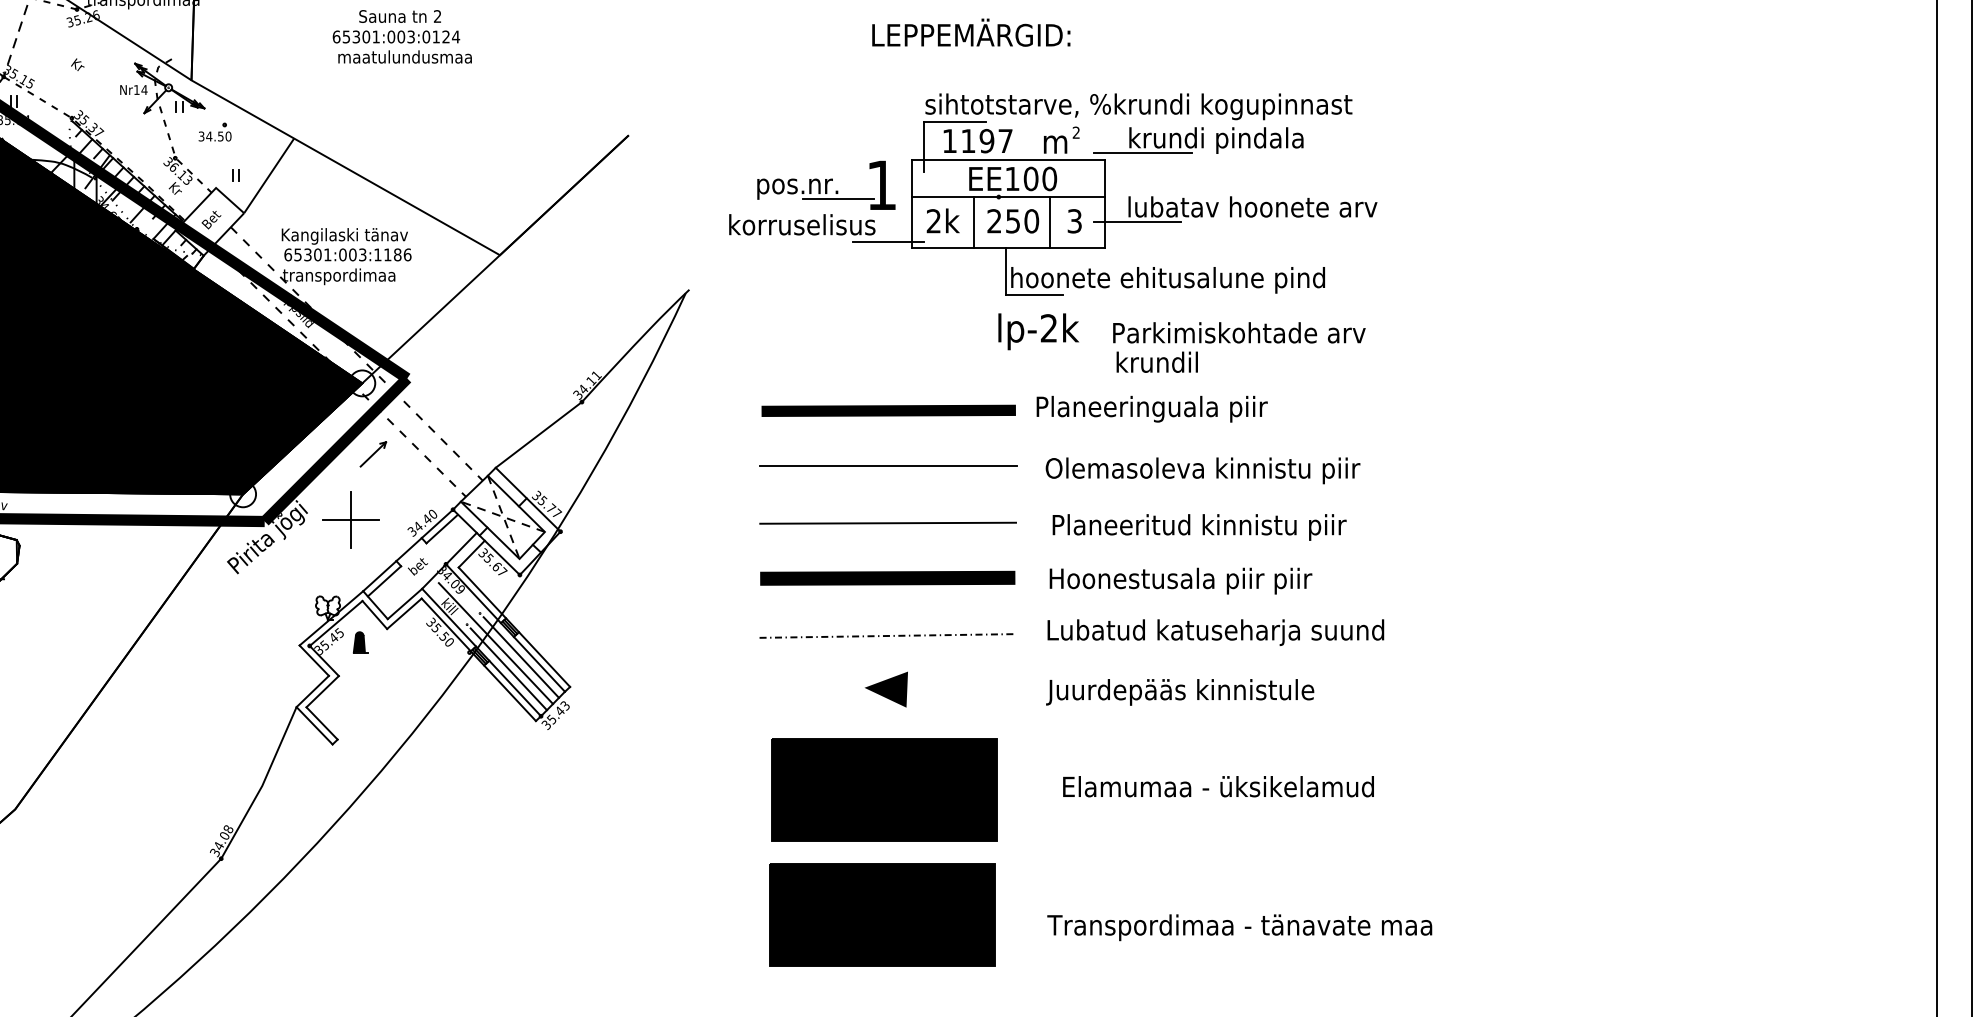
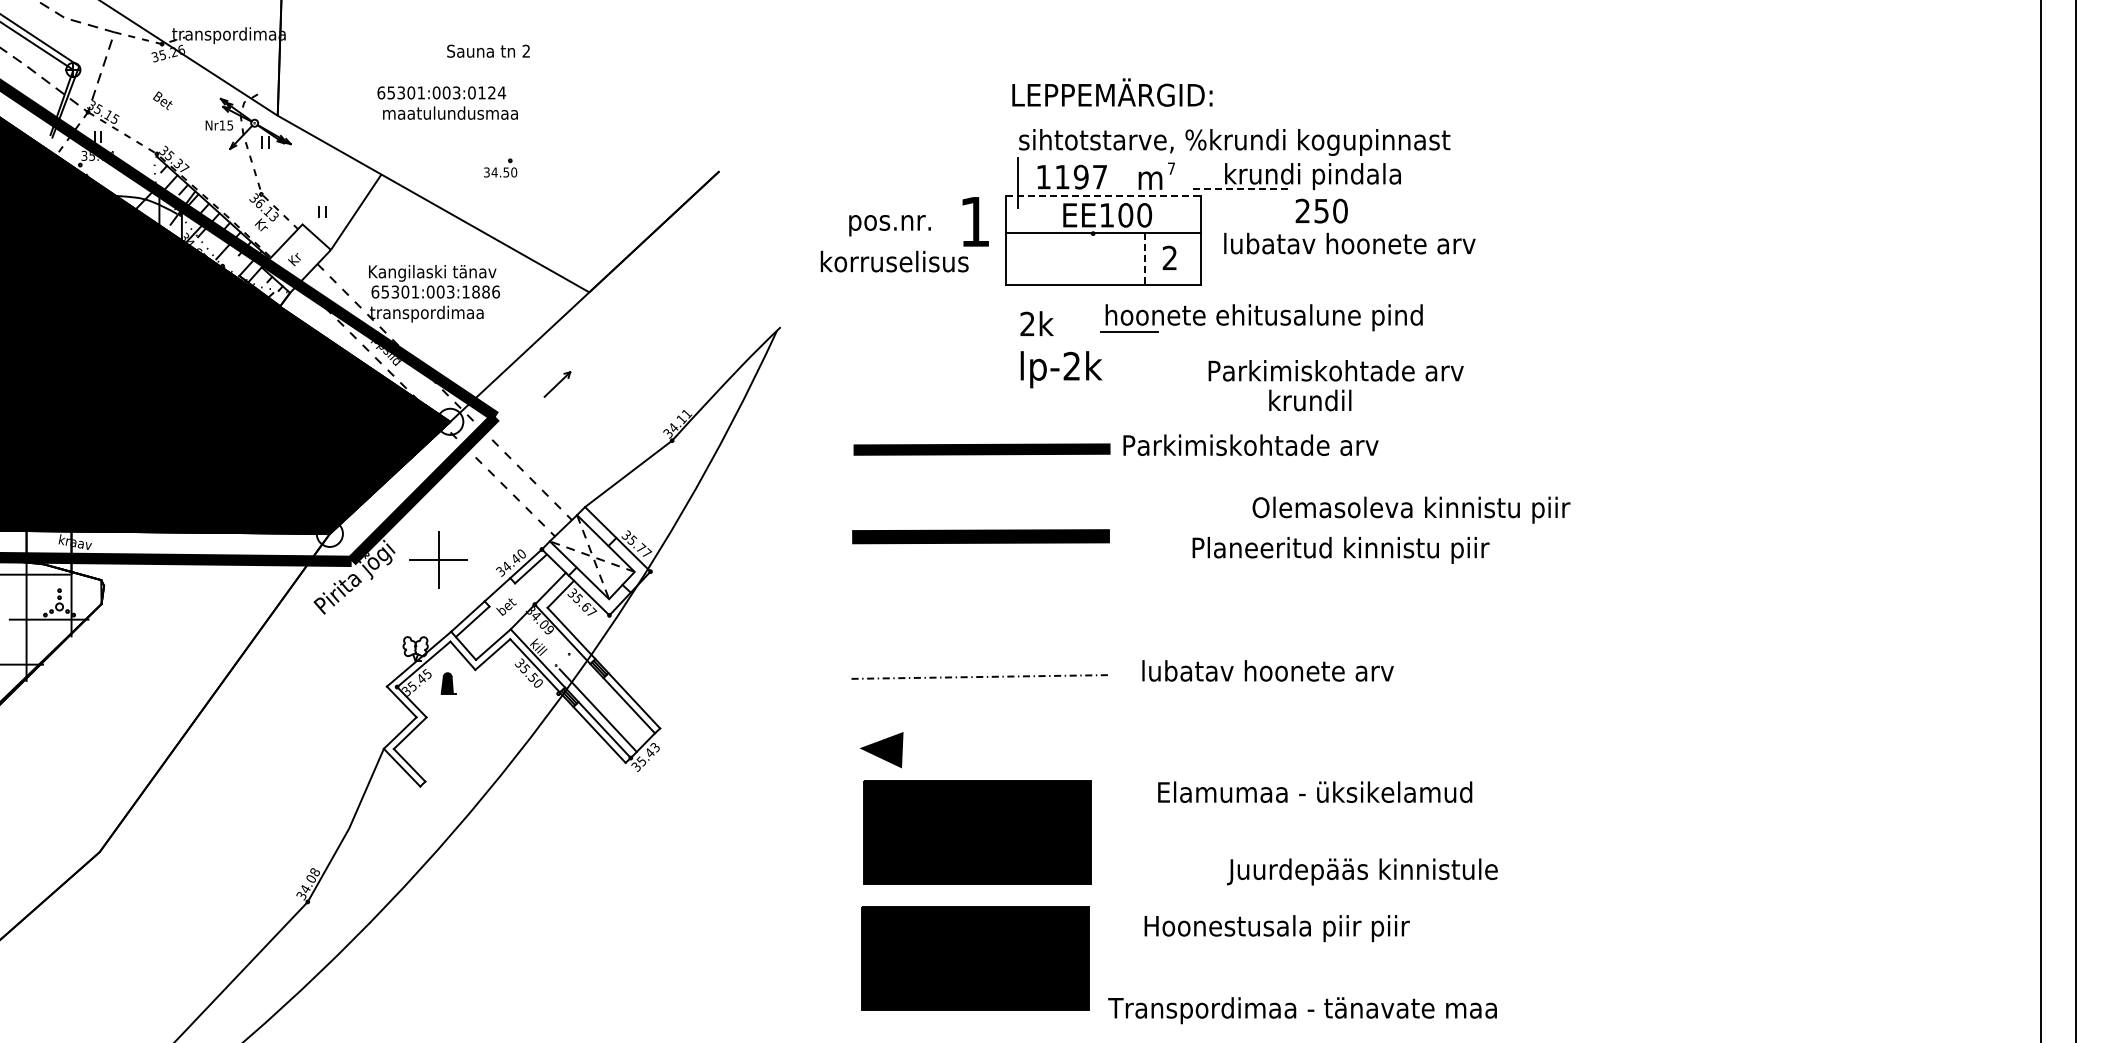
text: (971, 32) -> (1112, 92), moved
text: (402, 46) -> (447, 102), moved
text: (77, 65) -> (162, 100), Kr -> Bet
text: (144, 90) -> (230, 125), Nr14 -> Nr15
line: (954, 121) -> (1048, 157), removed
part: (215, 131) -> (500, 167), moved
text: (1076, 132) -> (1171, 168), 2 -> 7
line: (1142, 152) -> (1238, 188), solid -> dashed
line: (1009, 160) -> (1103, 196), solid -> dashed
line: (838, 198) -> (931, 235), removed
text: (211, 219) -> (297, 256), Bet -> Kr
text: (942, 220) -> (1036, 323), moved
text: (1012, 220) -> (1321, 210), moved
line: (974, 221) -> (1068, 258), removed
line: (1049, 221) -> (1144, 258), solid -> dashed
text: (1074, 221) -> (1169, 258), 3 -> 2
line: (1137, 221) -> (1233, 258), removed
line: (888, 241) -> (981, 278), removed
text: (387, 254) -> (475, 291), 65301:003:1186 -> 65301:003:1886
line: (1006, 271) -> (1100, 308), removed
text: (1038, 331) -> (1061, 369), moved
text: (1157, 362) -> (1310, 400), moved
text: (1154, 408) -> (1250, 447), Planeeringuala piir -> Parkimiskohtade arv
part: (373, 454) -> (557, 384), moved
line: (888, 466) -> (981, 505), removed
text: (1203, 470) -> (1411, 509), moved
line: (888, 522) -> (981, 562), removed
text: (1199, 527) -> (1340, 550), moved
line: (887, 578) -> (980, 536), moved
text: (1180, 581) -> (1276, 928), moved
text: (1215, 632) -> (1312, 673), Lubatud katuseharja suund -> lubatav hoonete arv
line: (495, 643) -> (584, 684), removed
line: (520, 657) -> (610, 698), removed
line: (886, 689) -> (881, 750), moved
text: (1180, 691) -> (1362, 871), moved
text: (1218, 785) -> (1315, 791), moved
text: (1239, 927) -> (1302, 1010), moved

